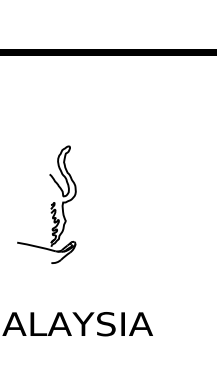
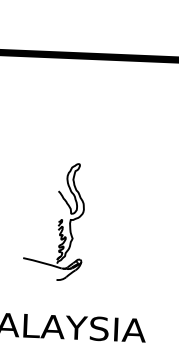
part: (46, 204) -> (54, 221), moved

